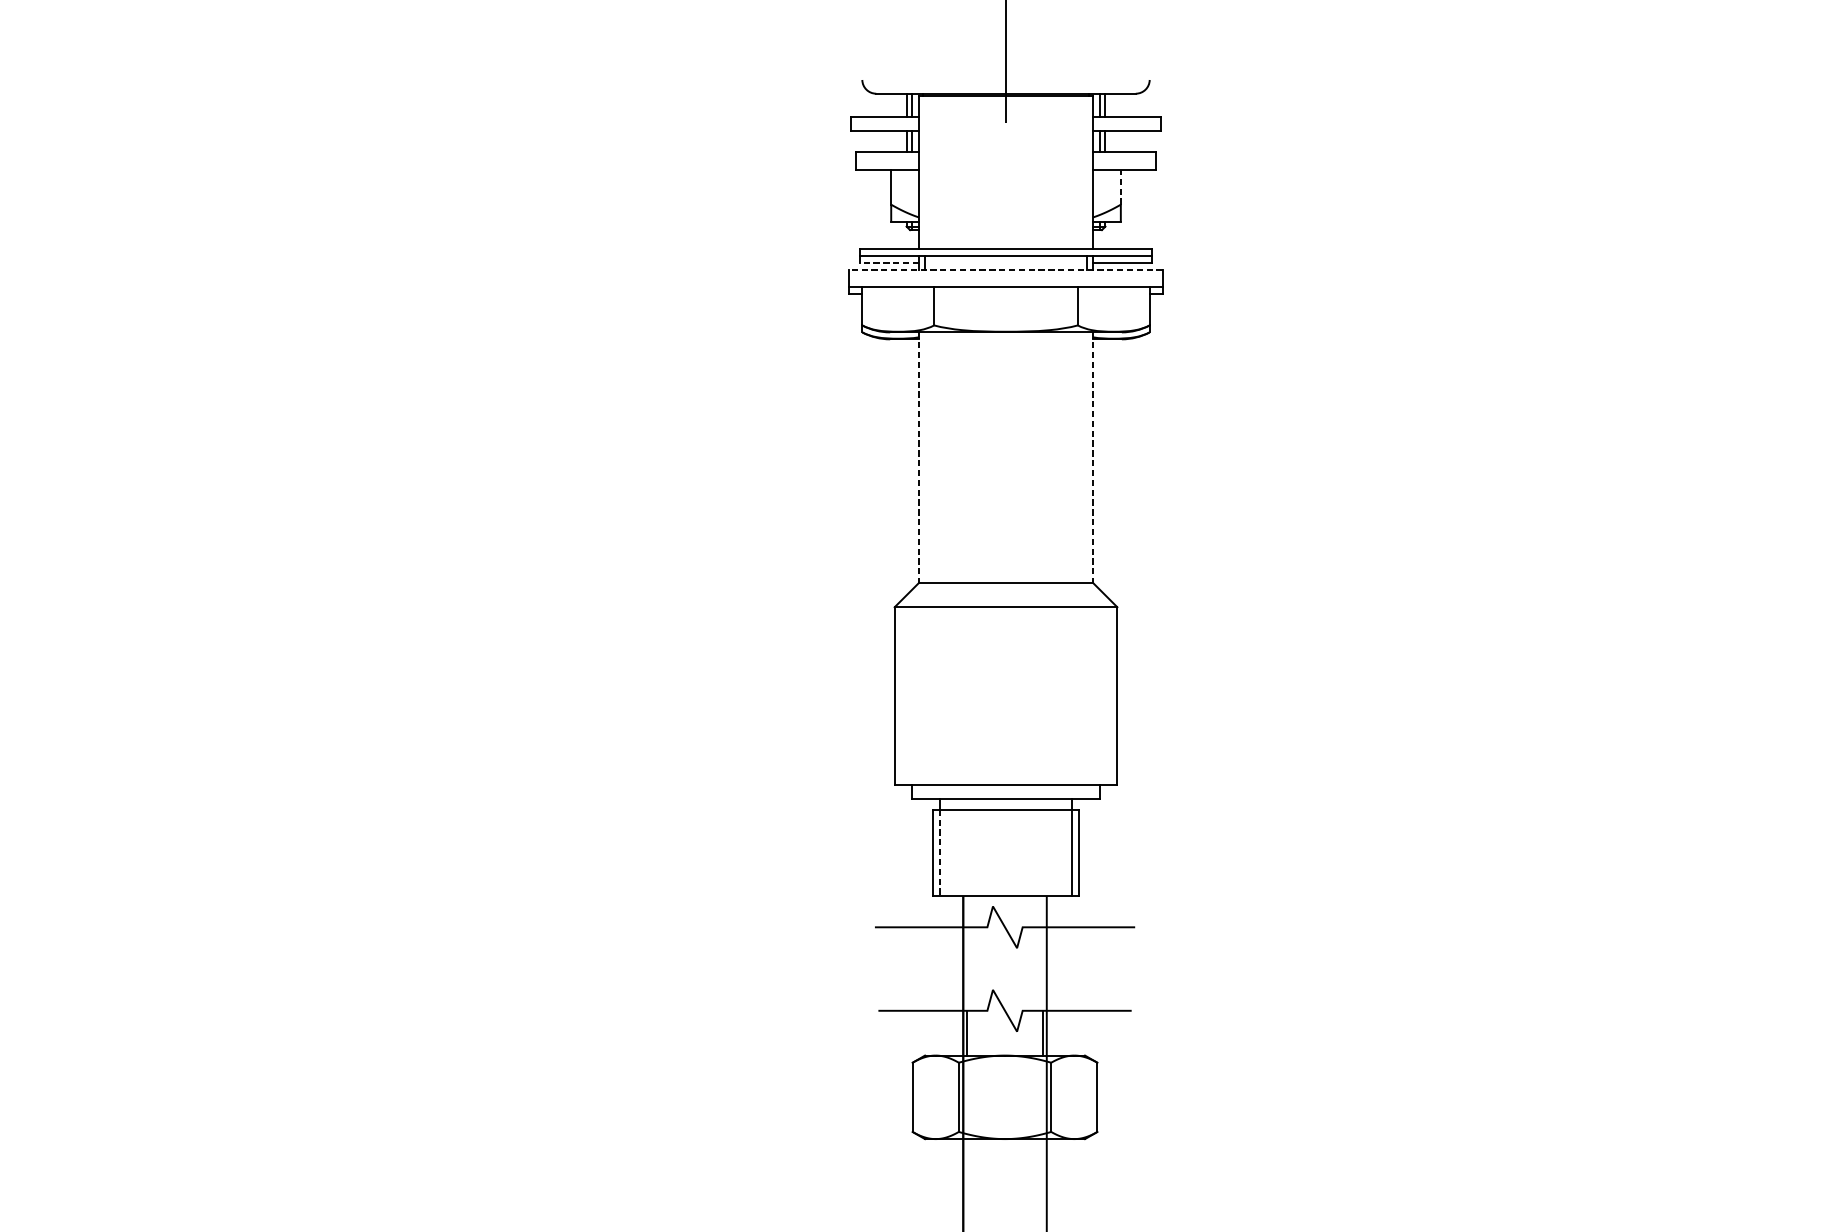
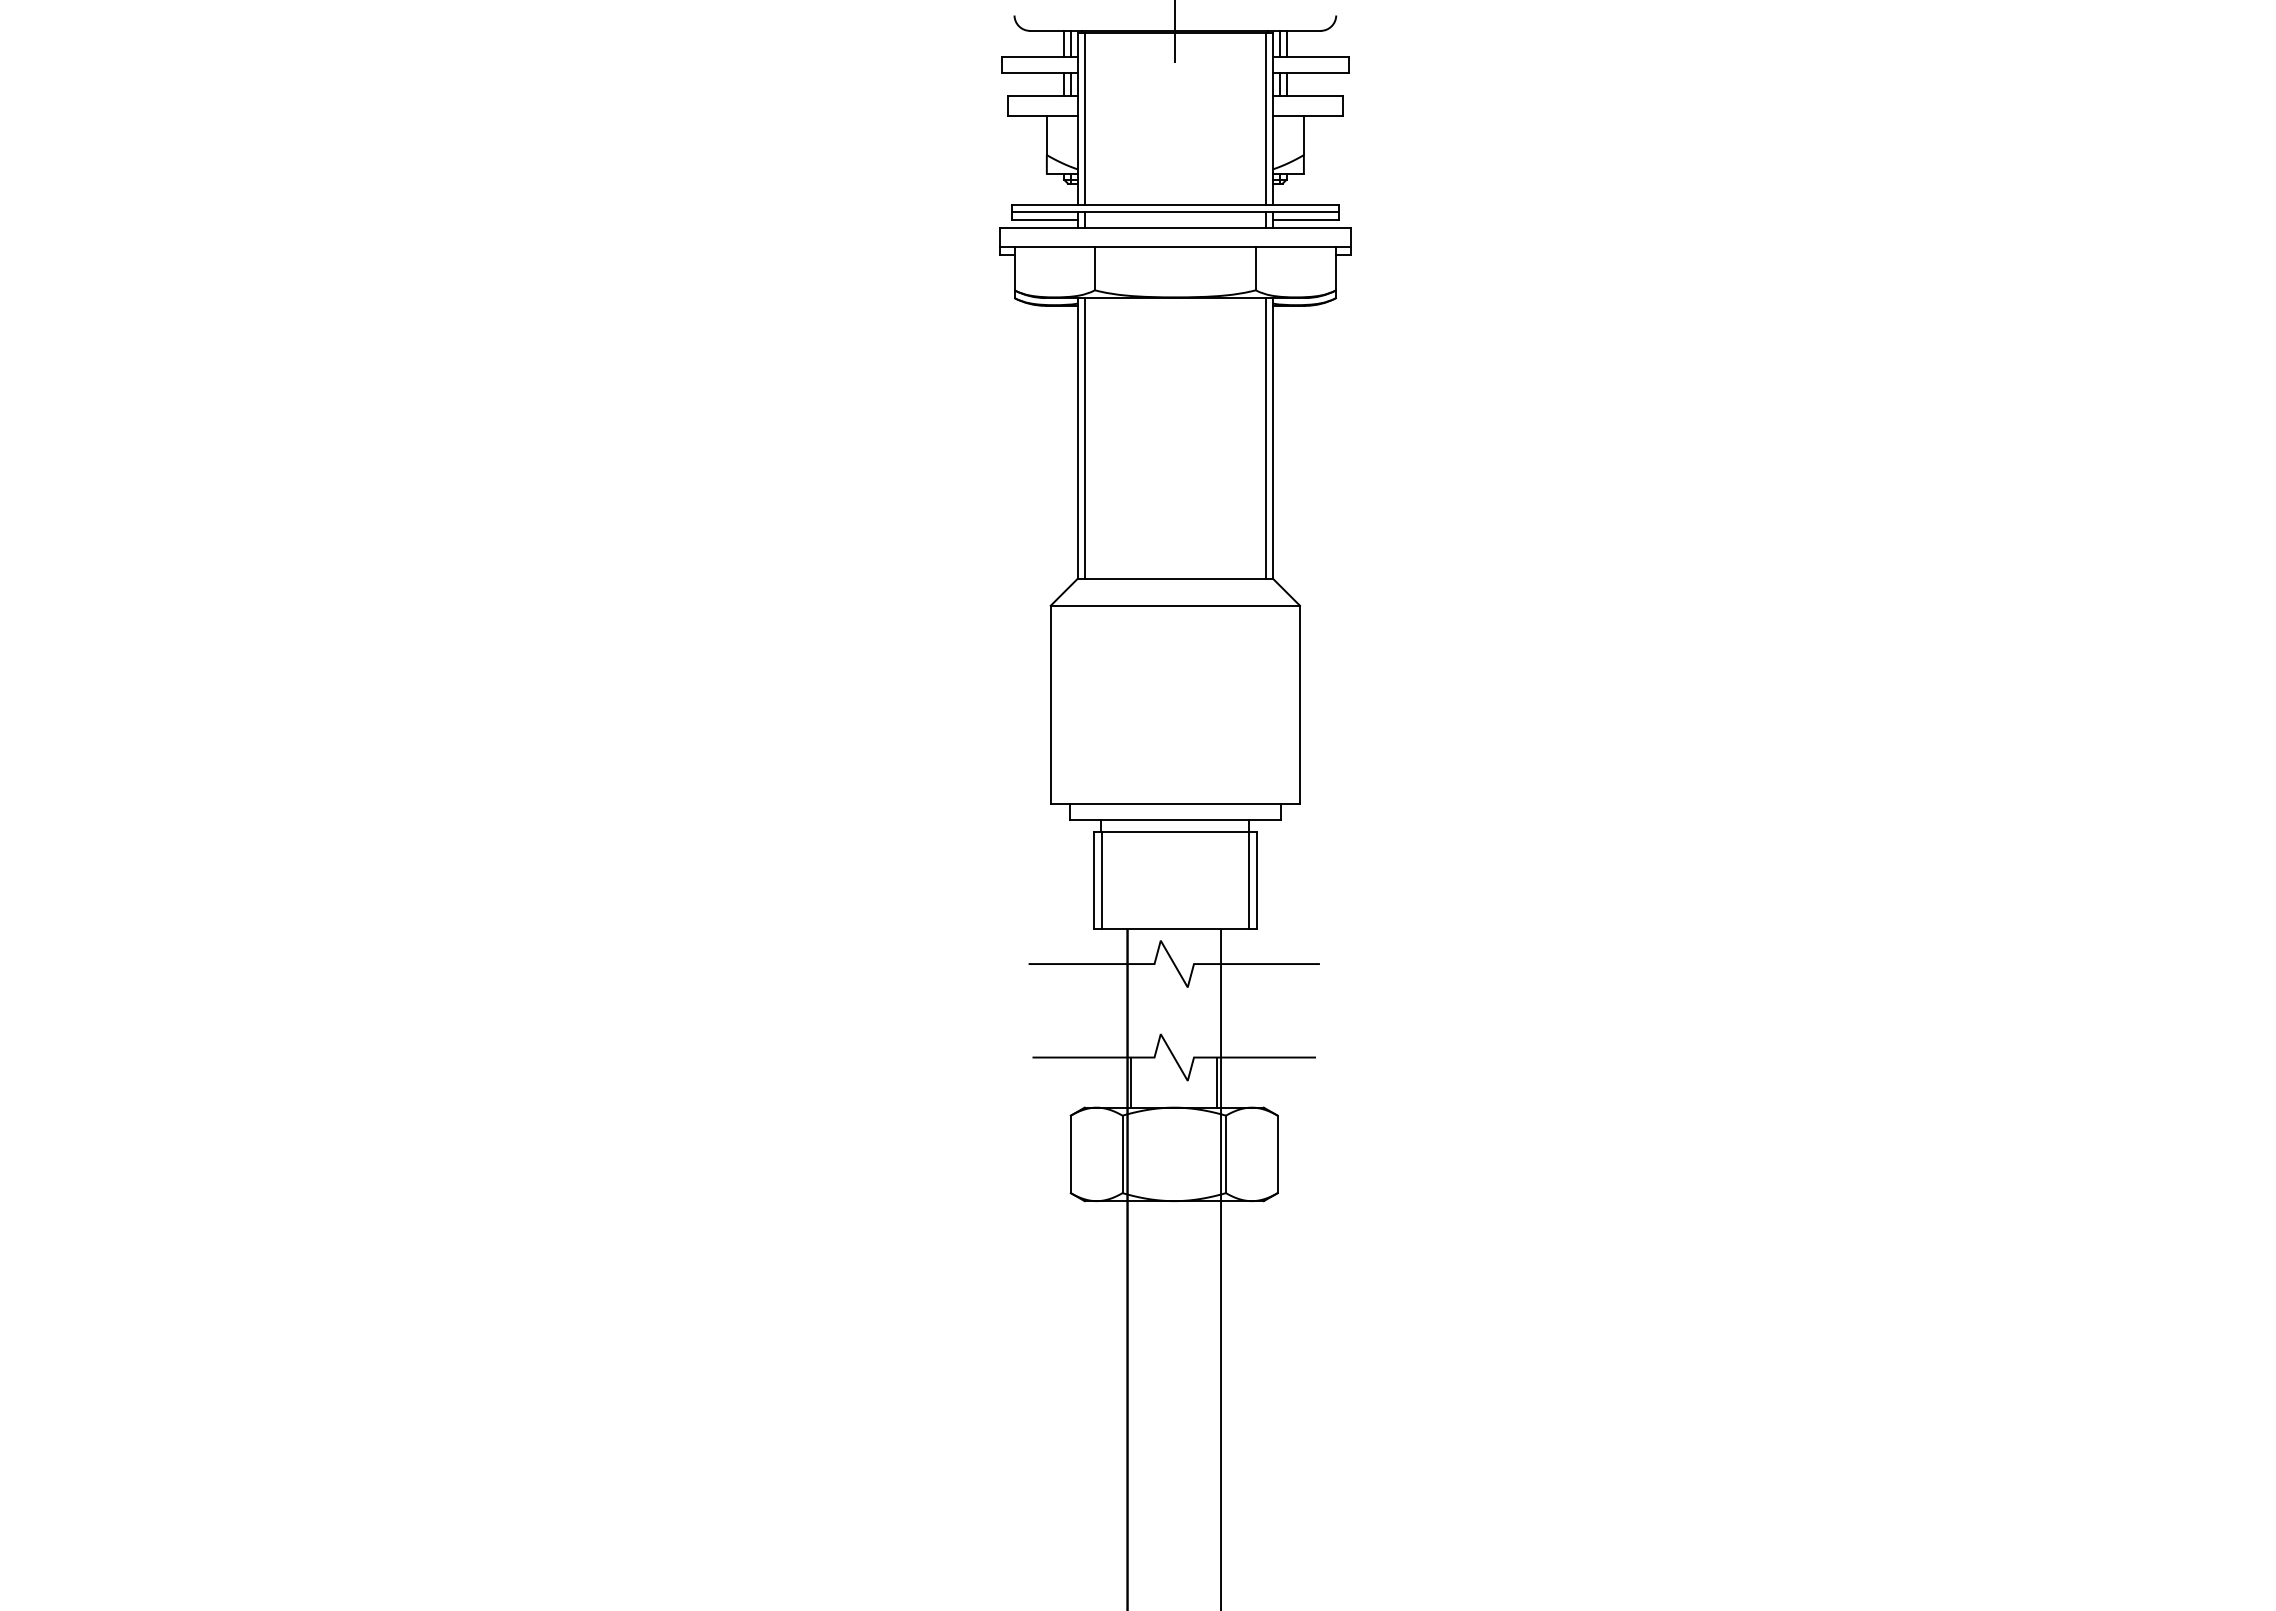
line: (925, 171) -> (1085, 118), added
line: (1086, 171) -> (1265, 118), added
line: (1120, 187) -> (1303, 135), dashed -> solid
line: (889, 263) -> (1044, 220), dashed -> solid
line: (1005, 269) -> (1174, 227), dashed -> solid
line: (919, 457) -> (1078, 438), dashed -> solid
line: (925, 457) -> (1085, 438), added
line: (1086, 457) -> (1265, 438), added
line: (1092, 457) -> (1272, 438), dashed -> solid
line: (940, 853) -> (1101, 881), dashed -> solid

